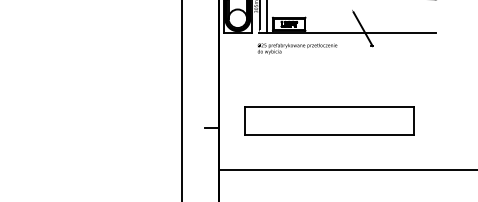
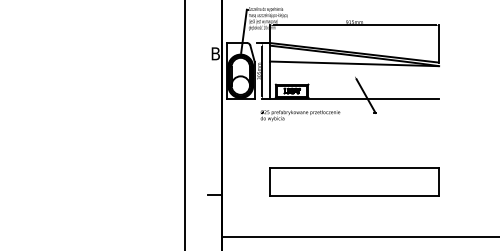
part: (329, 120) -> (354, 181), moved

